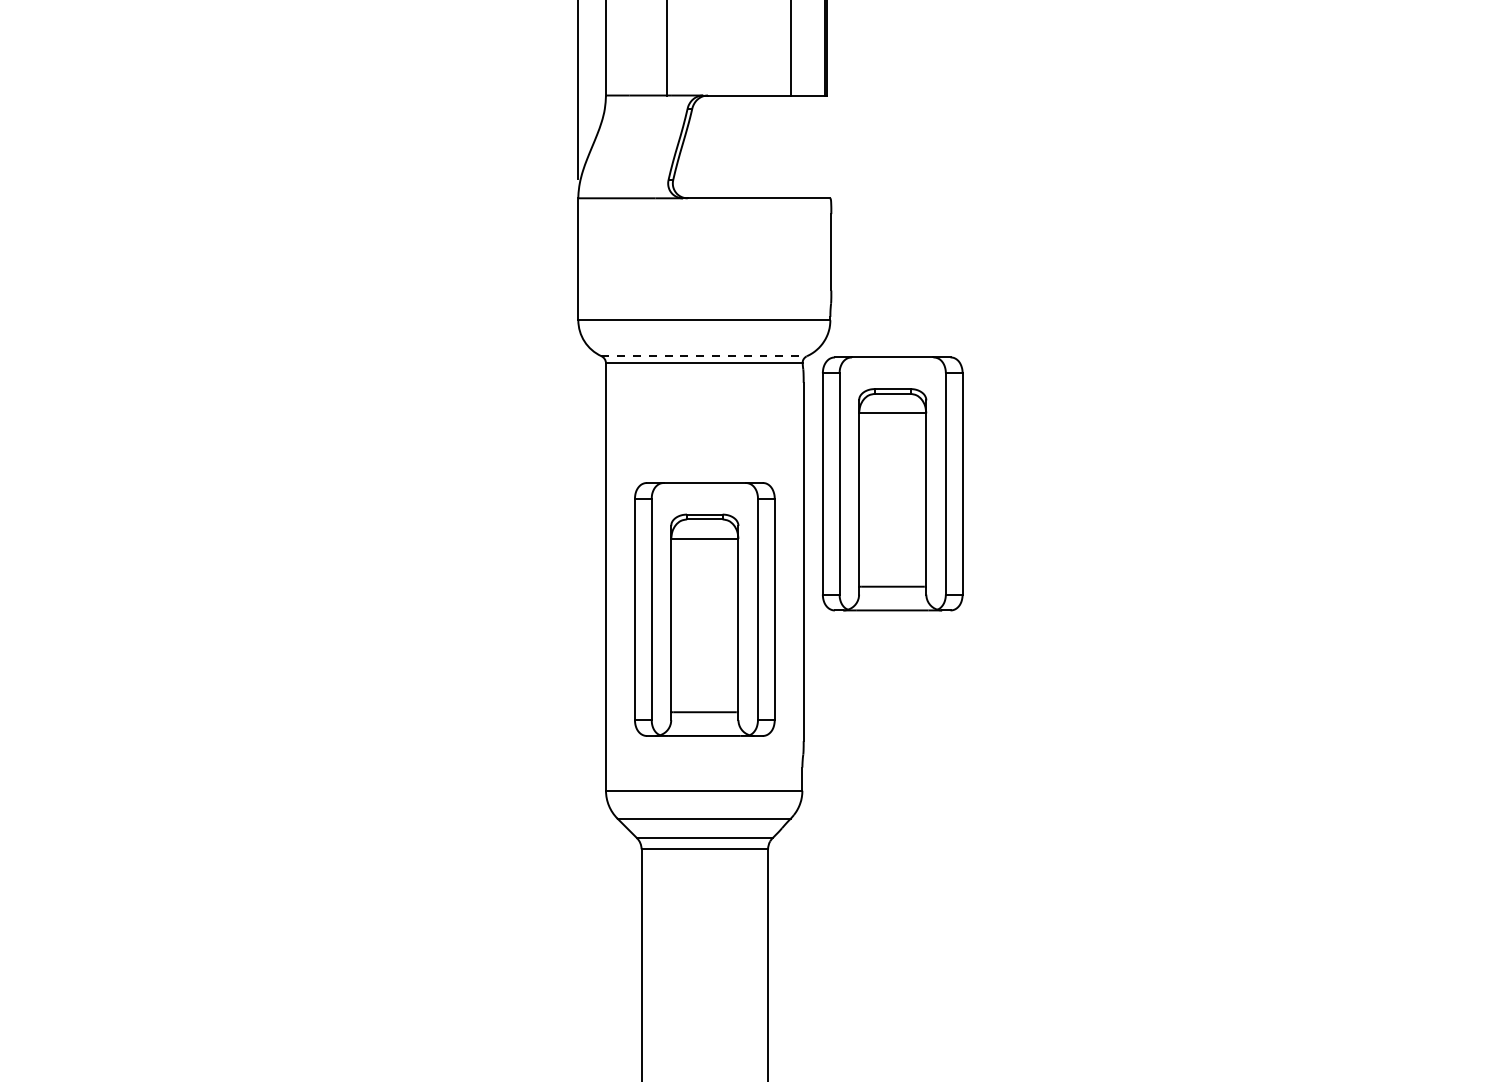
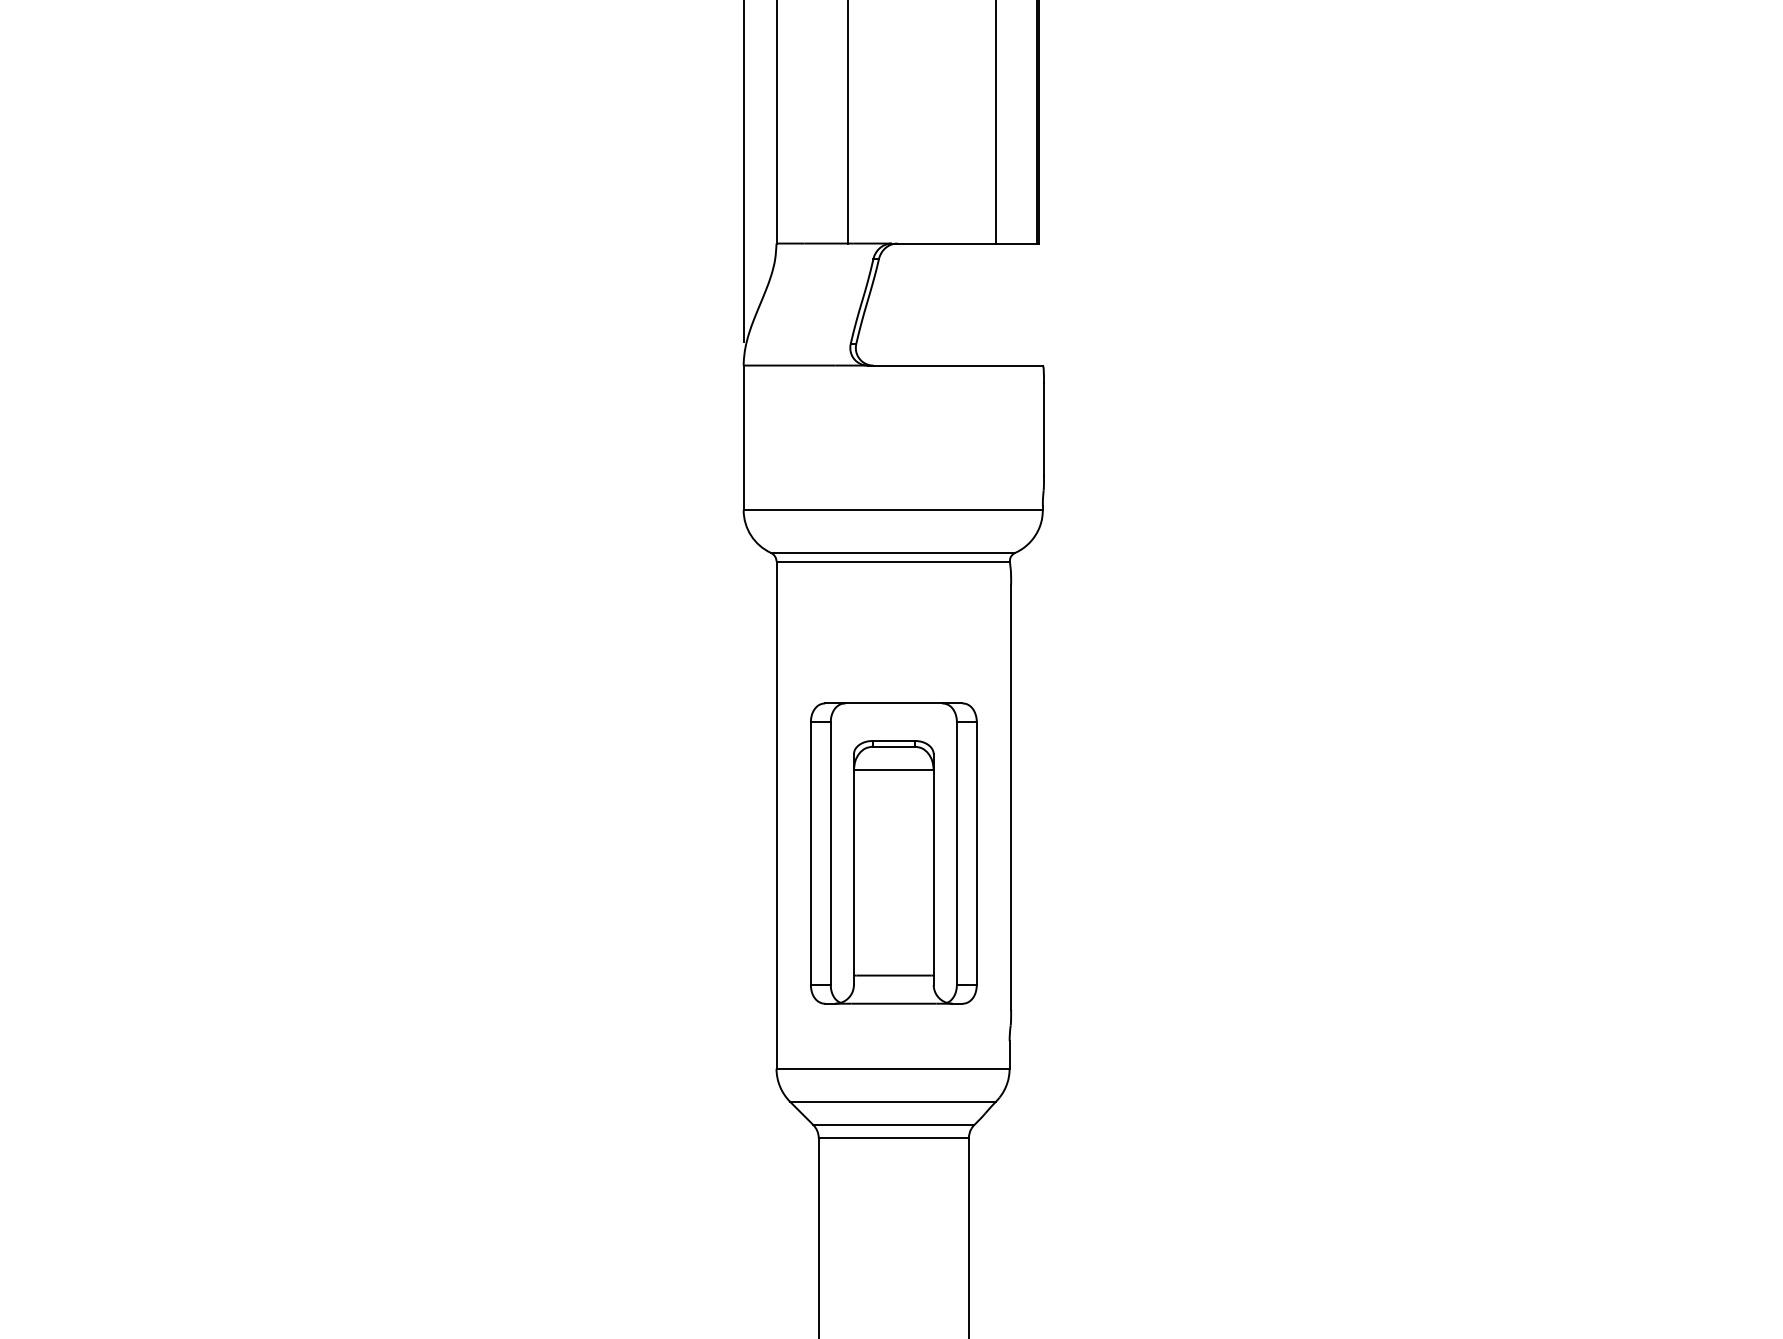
line: (704, 355) -> (893, 552), dashed -> solid
part: (892, 483) -> (1116, 704), removed

